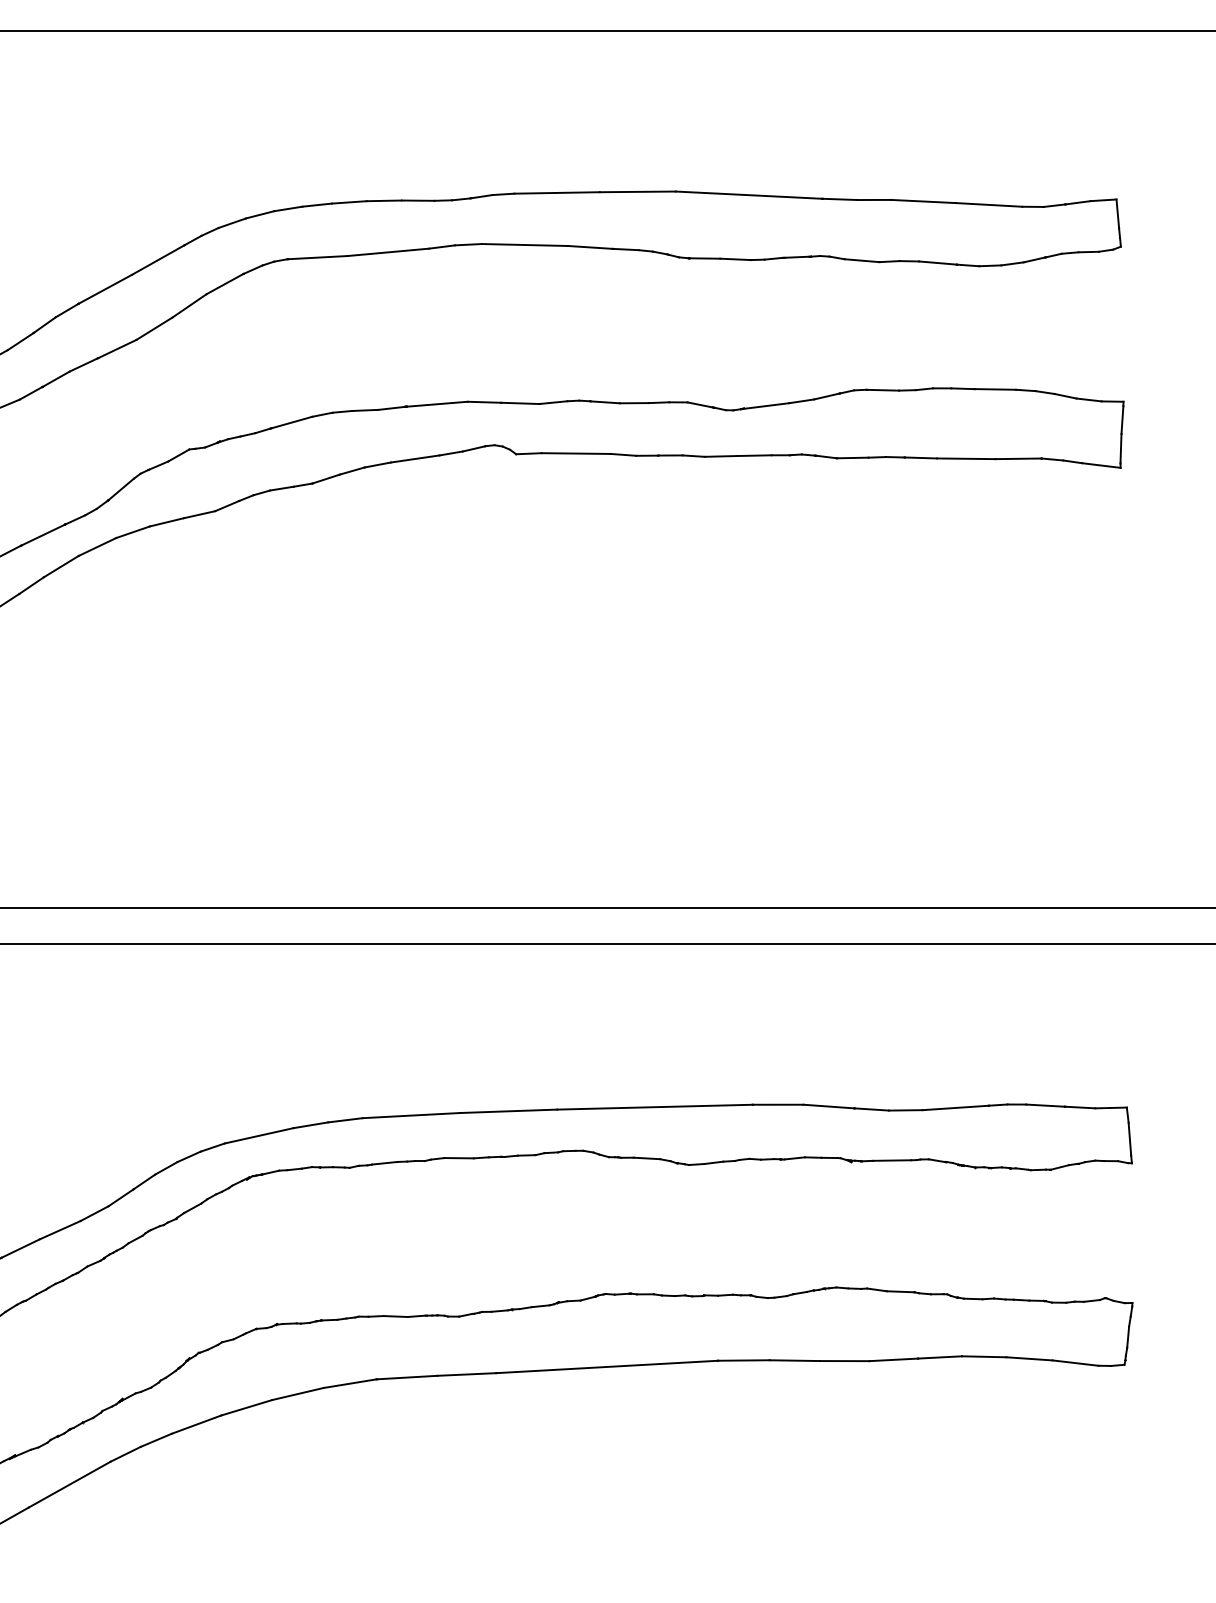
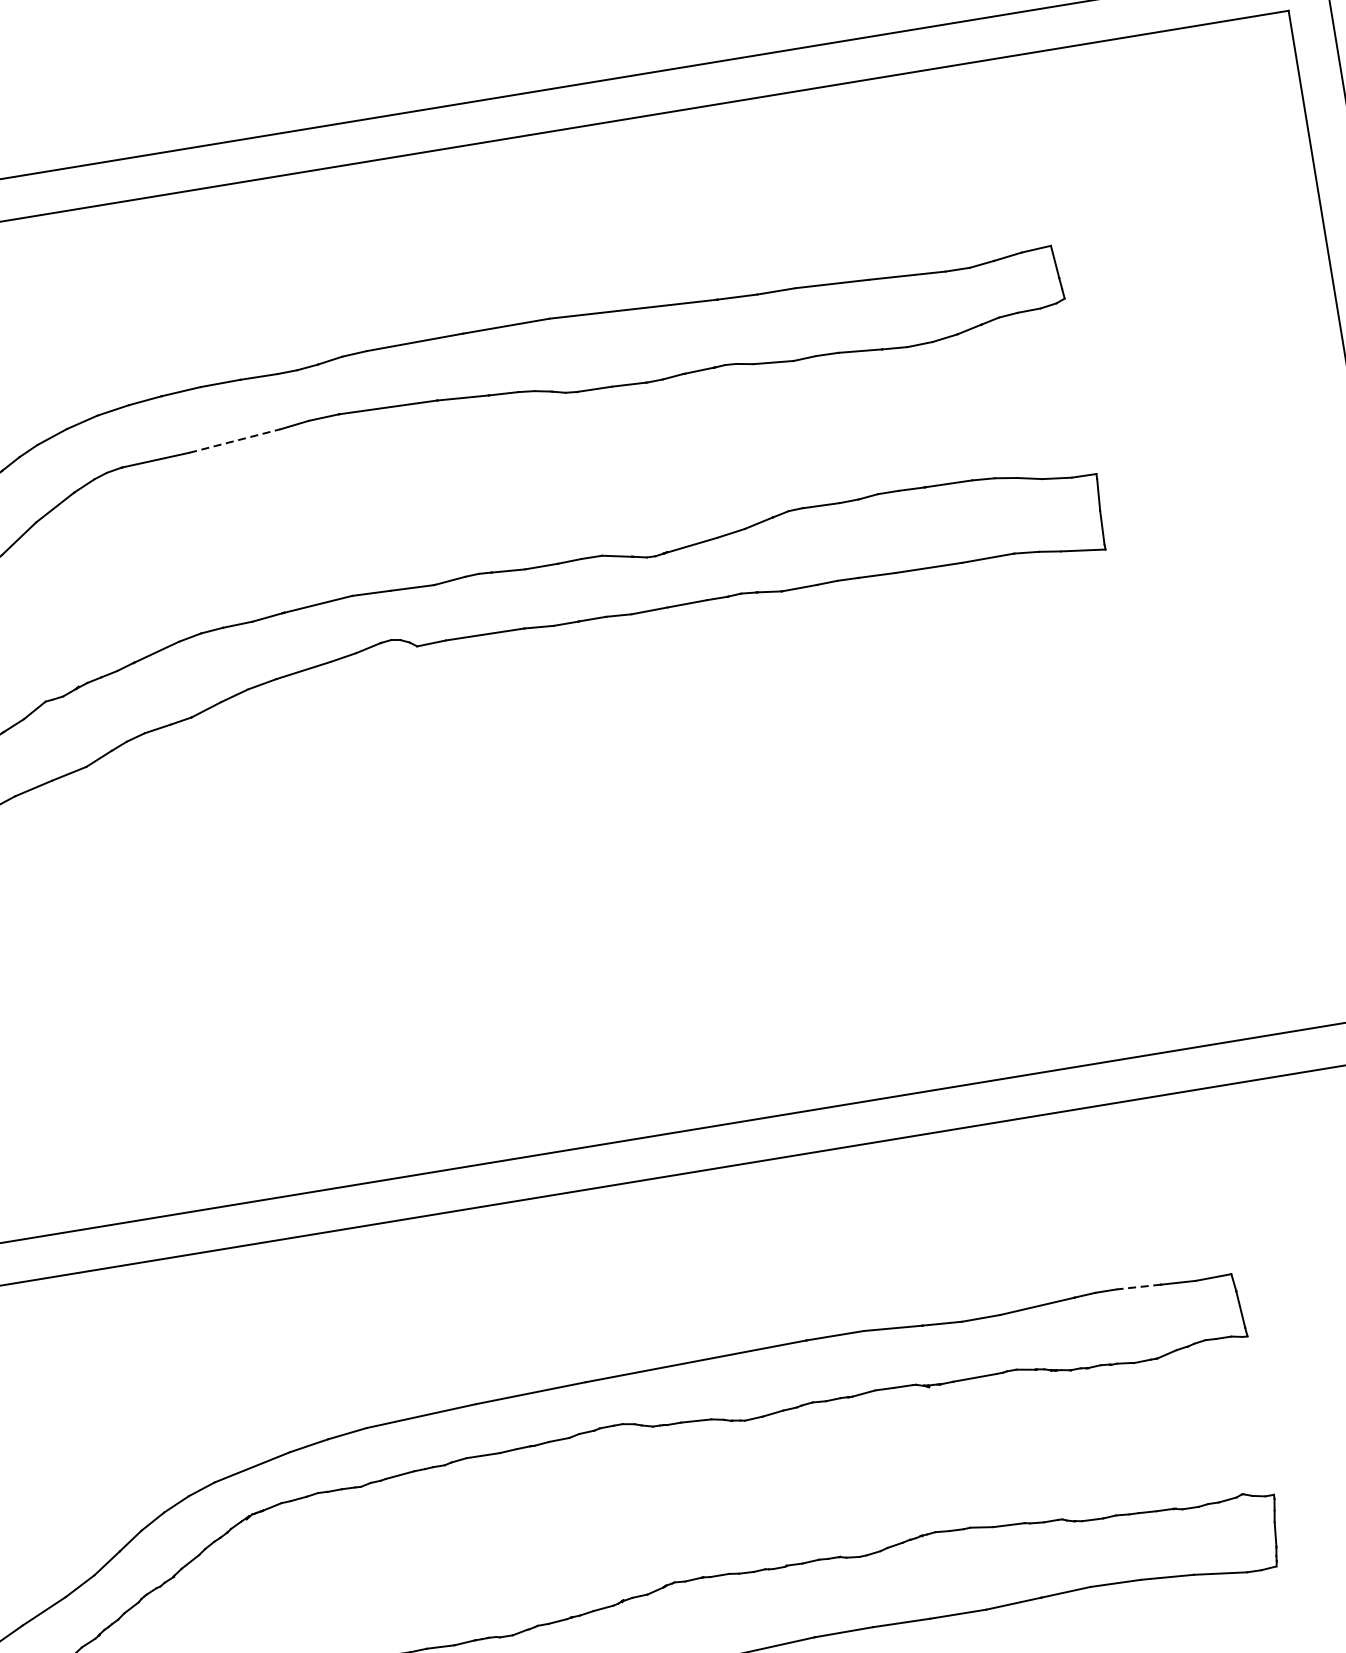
line: (388, 252) -> (234, 441), solid -> dashed
line: (1045, 1105) -> (1138, 1286), solid -> dashed

